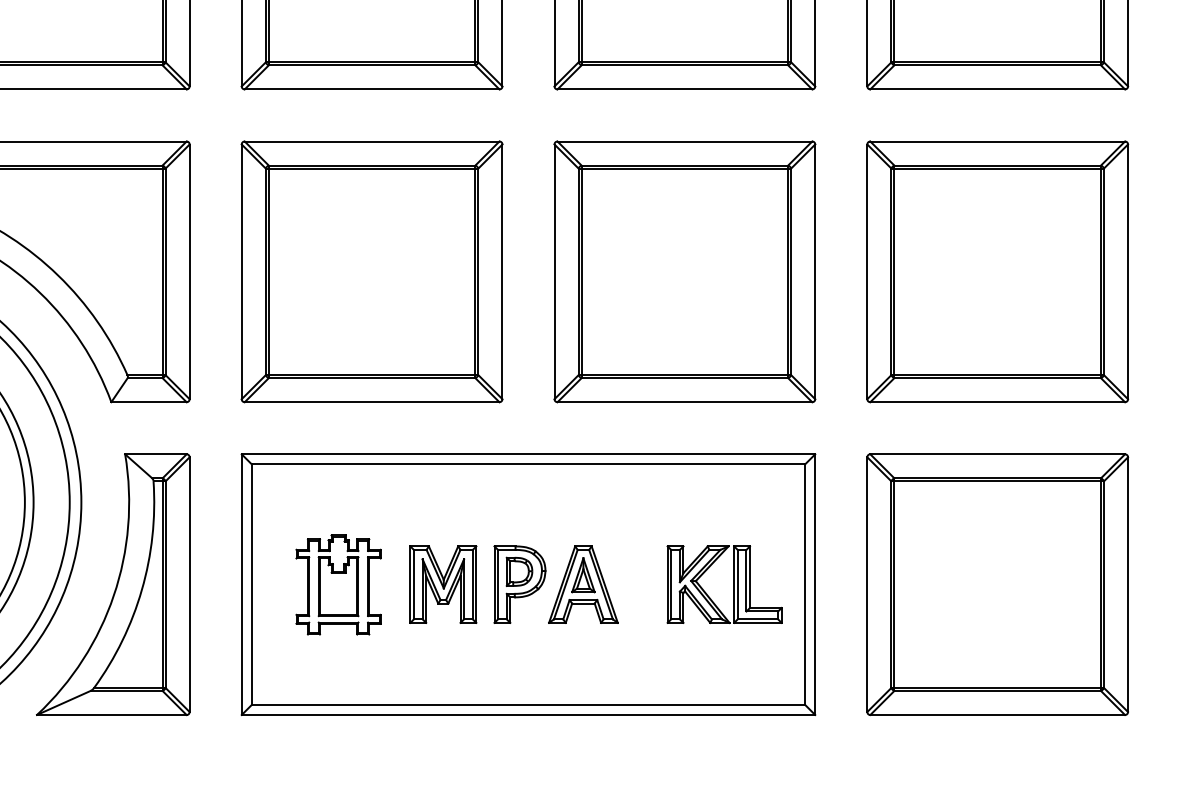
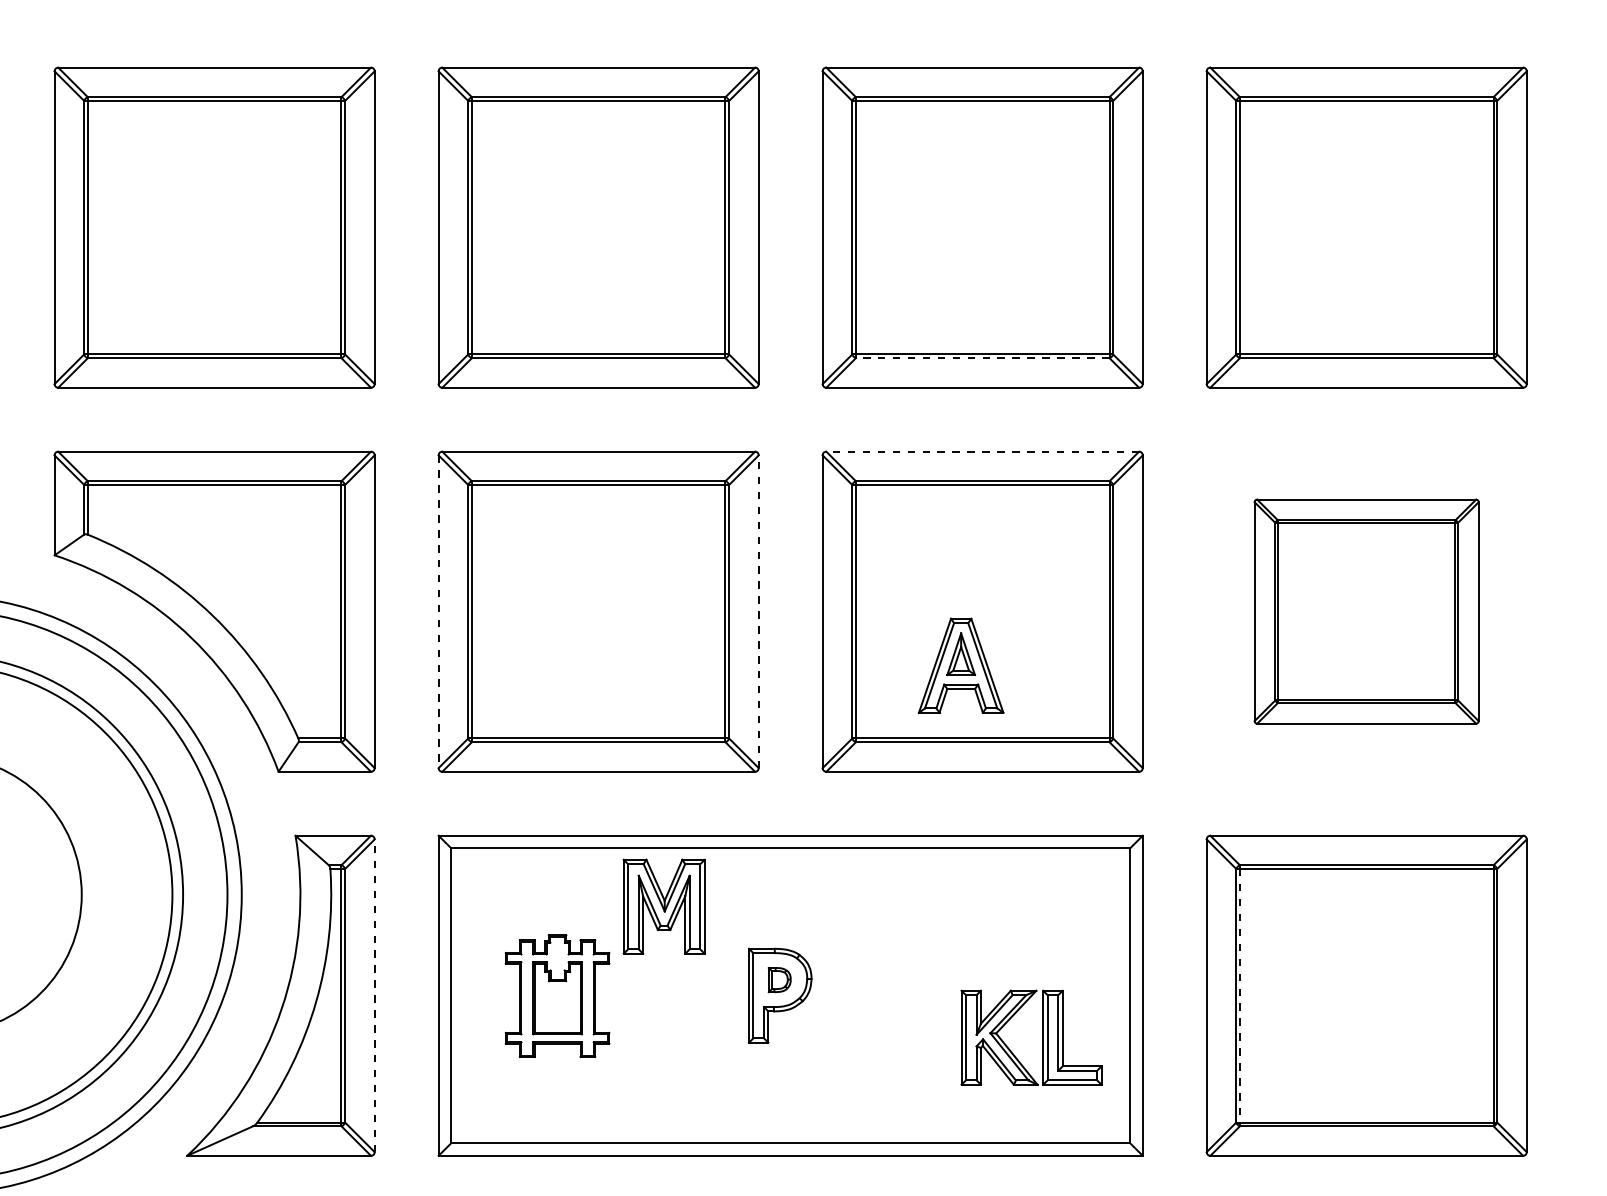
line: (684, 65) -> (982, 358), solid -> dashed
line: (684, 141) -> (982, 451), solid -> dashed
line: (502, 271) -> (758, 611), solid -> dashed
part: (997, 271) -> (1366, 611), size x0.7
line: (241, 272) -> (438, 612), solid -> dashed
part: (519, 571) -> (779, 979), size x0.7
line: (189, 584) -> (374, 995), solid -> dashed
part: (442, 584) -> (663, 906), moved
part: (582, 584) -> (960, 665), moved
part: (733, 584) -> (1042, 1037), moved
line: (894, 584) -> (1240, 995), solid -> dashed

